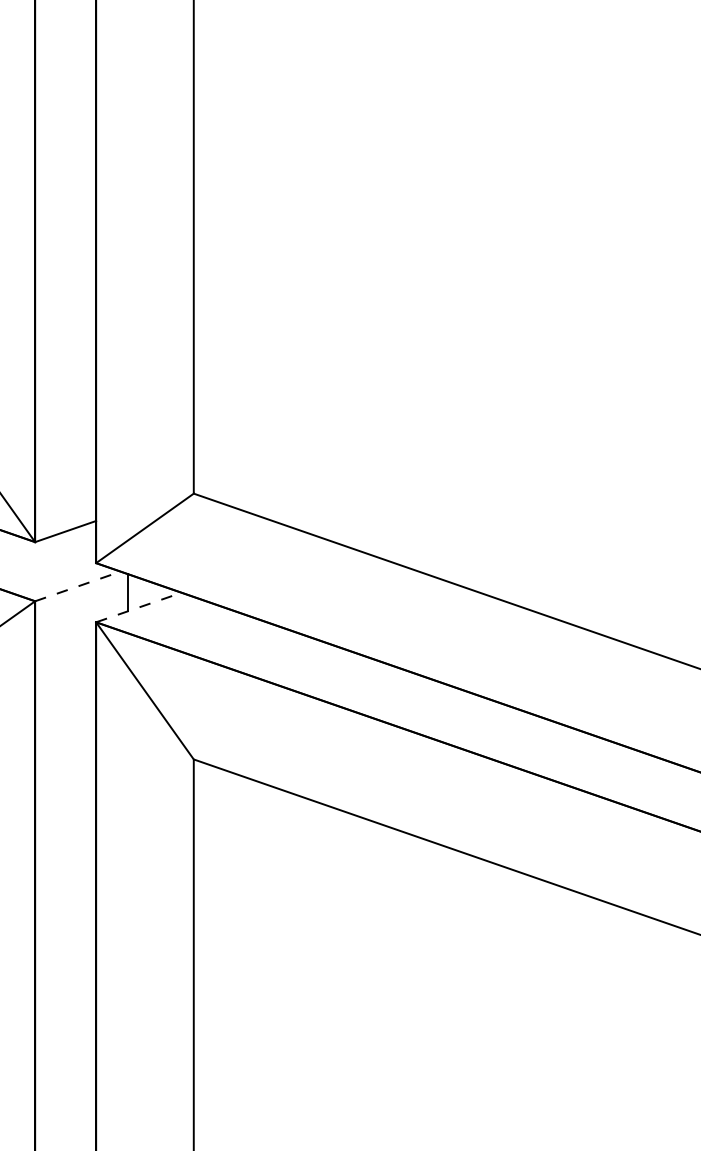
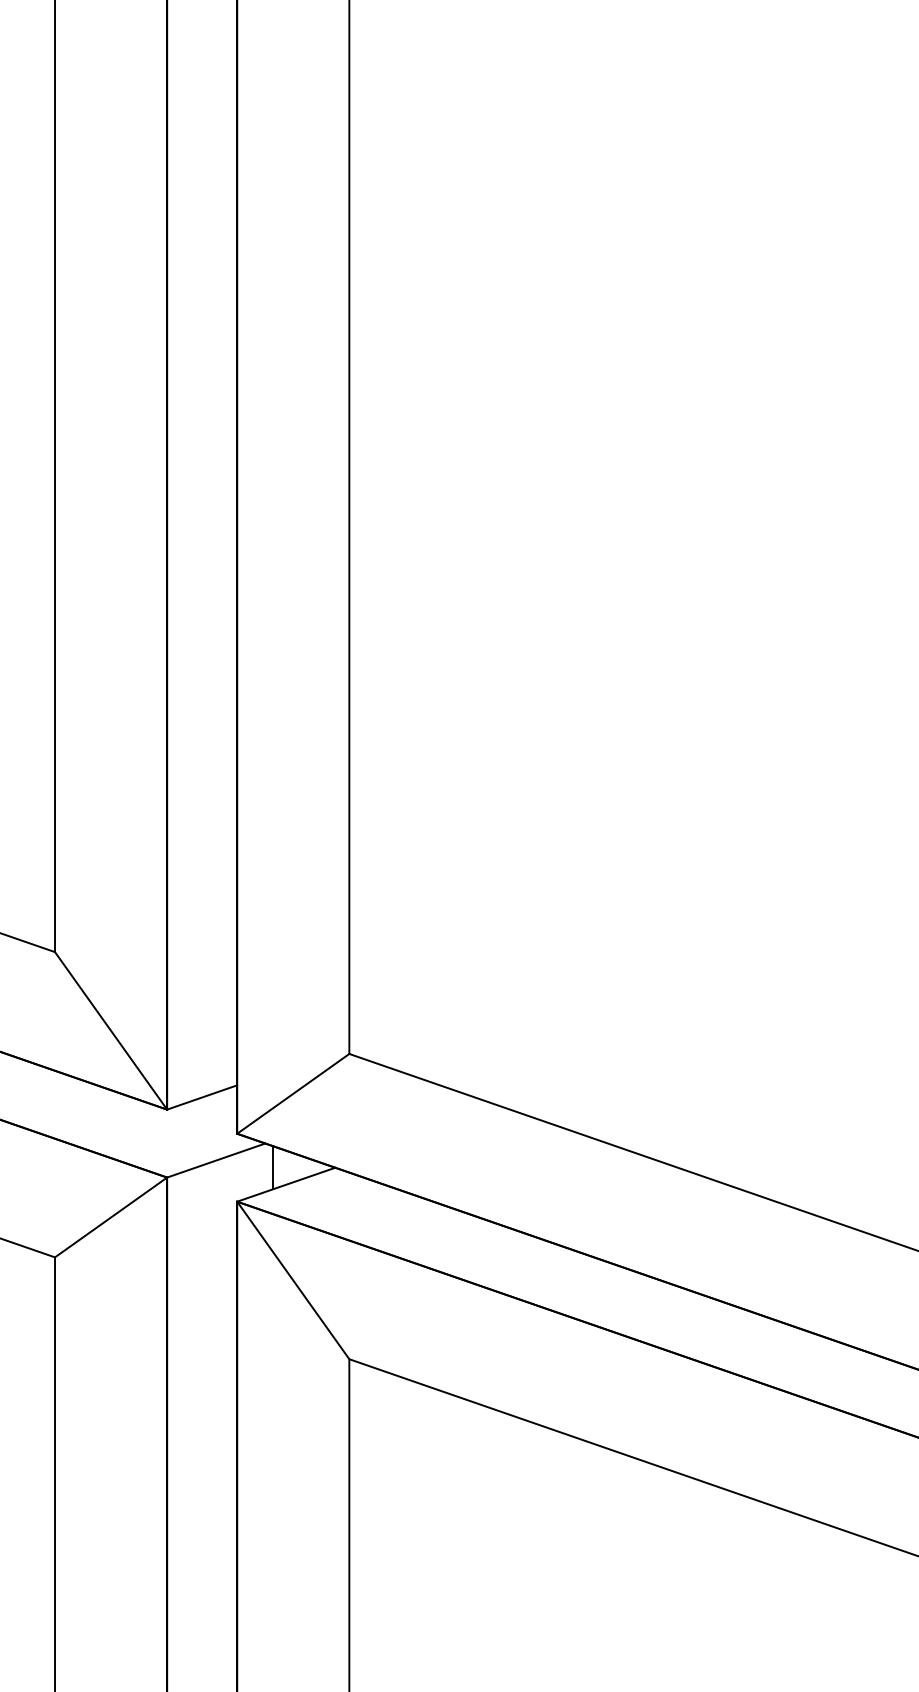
line: (78, 586) -> (216, 1160), dashed -> solid
line: (139, 607) -> (286, 1184), dashed -> solid

